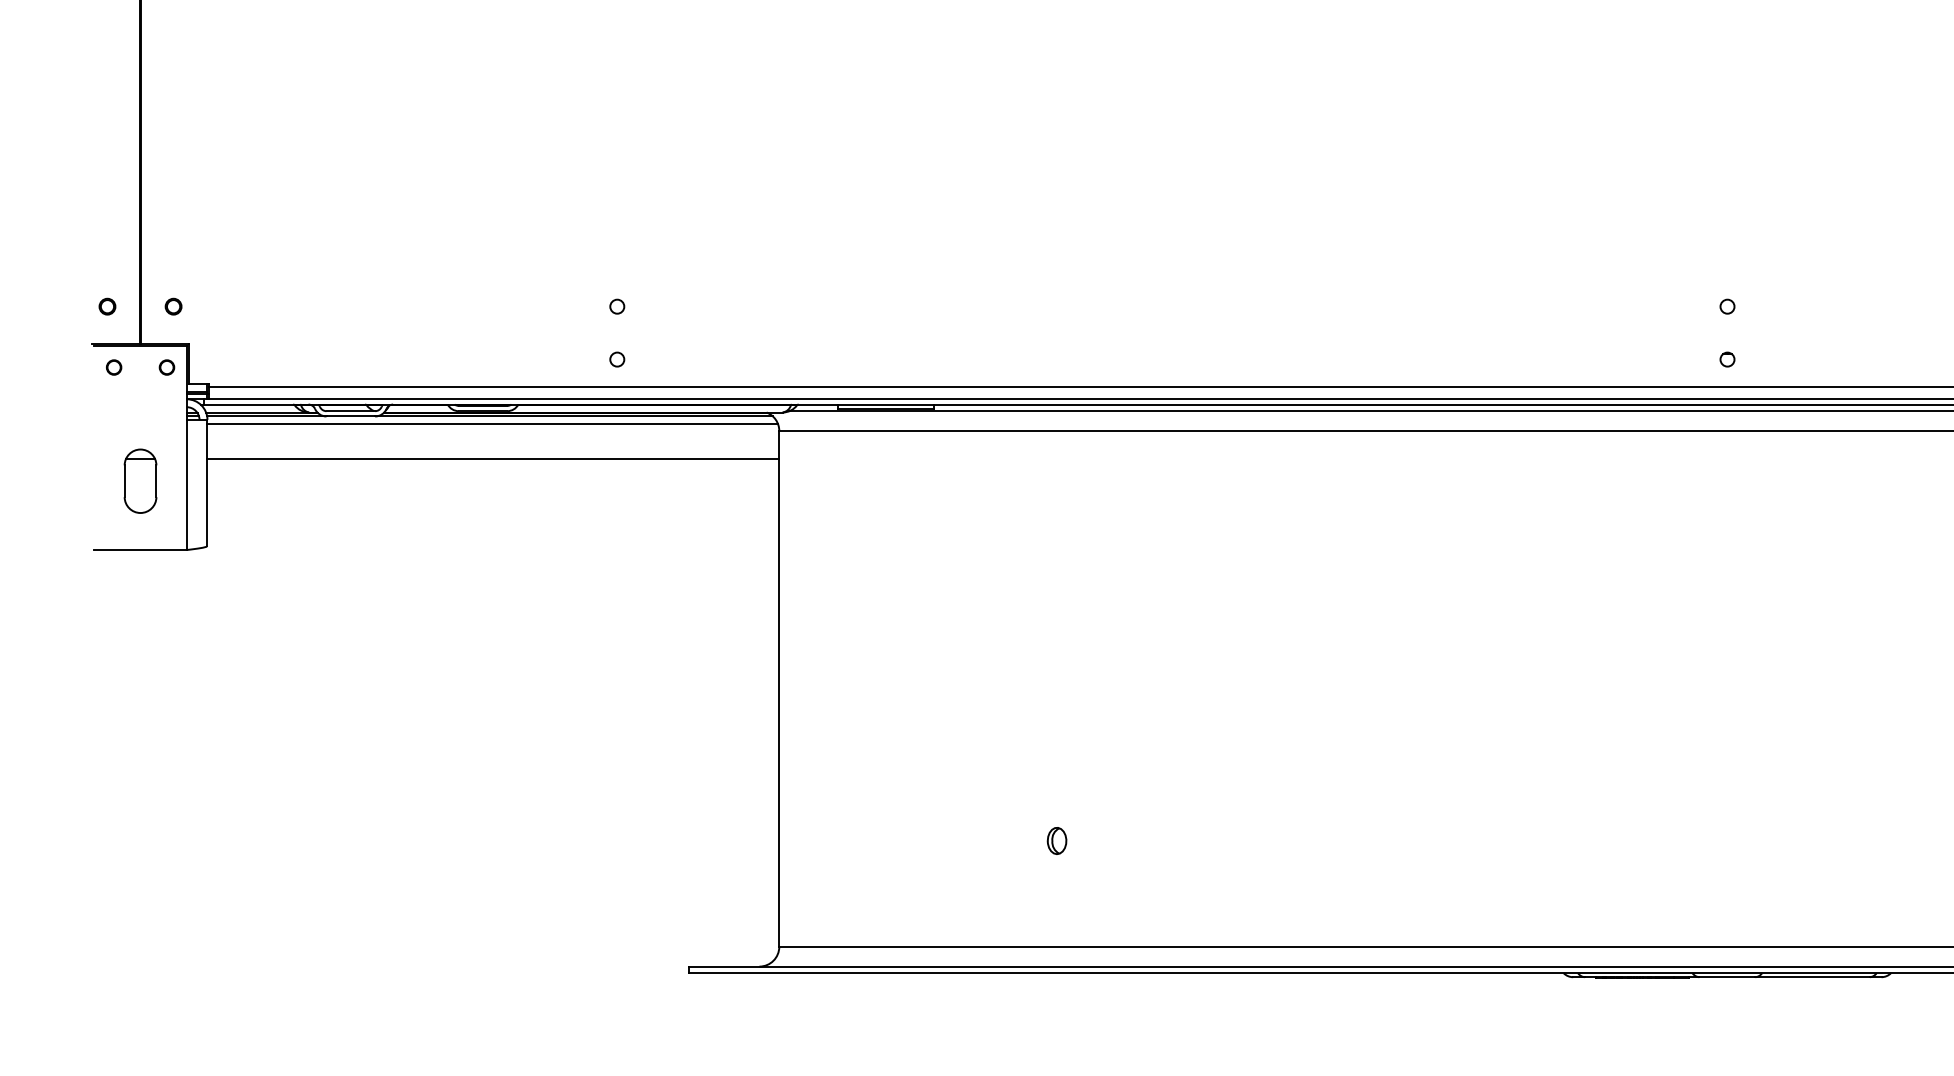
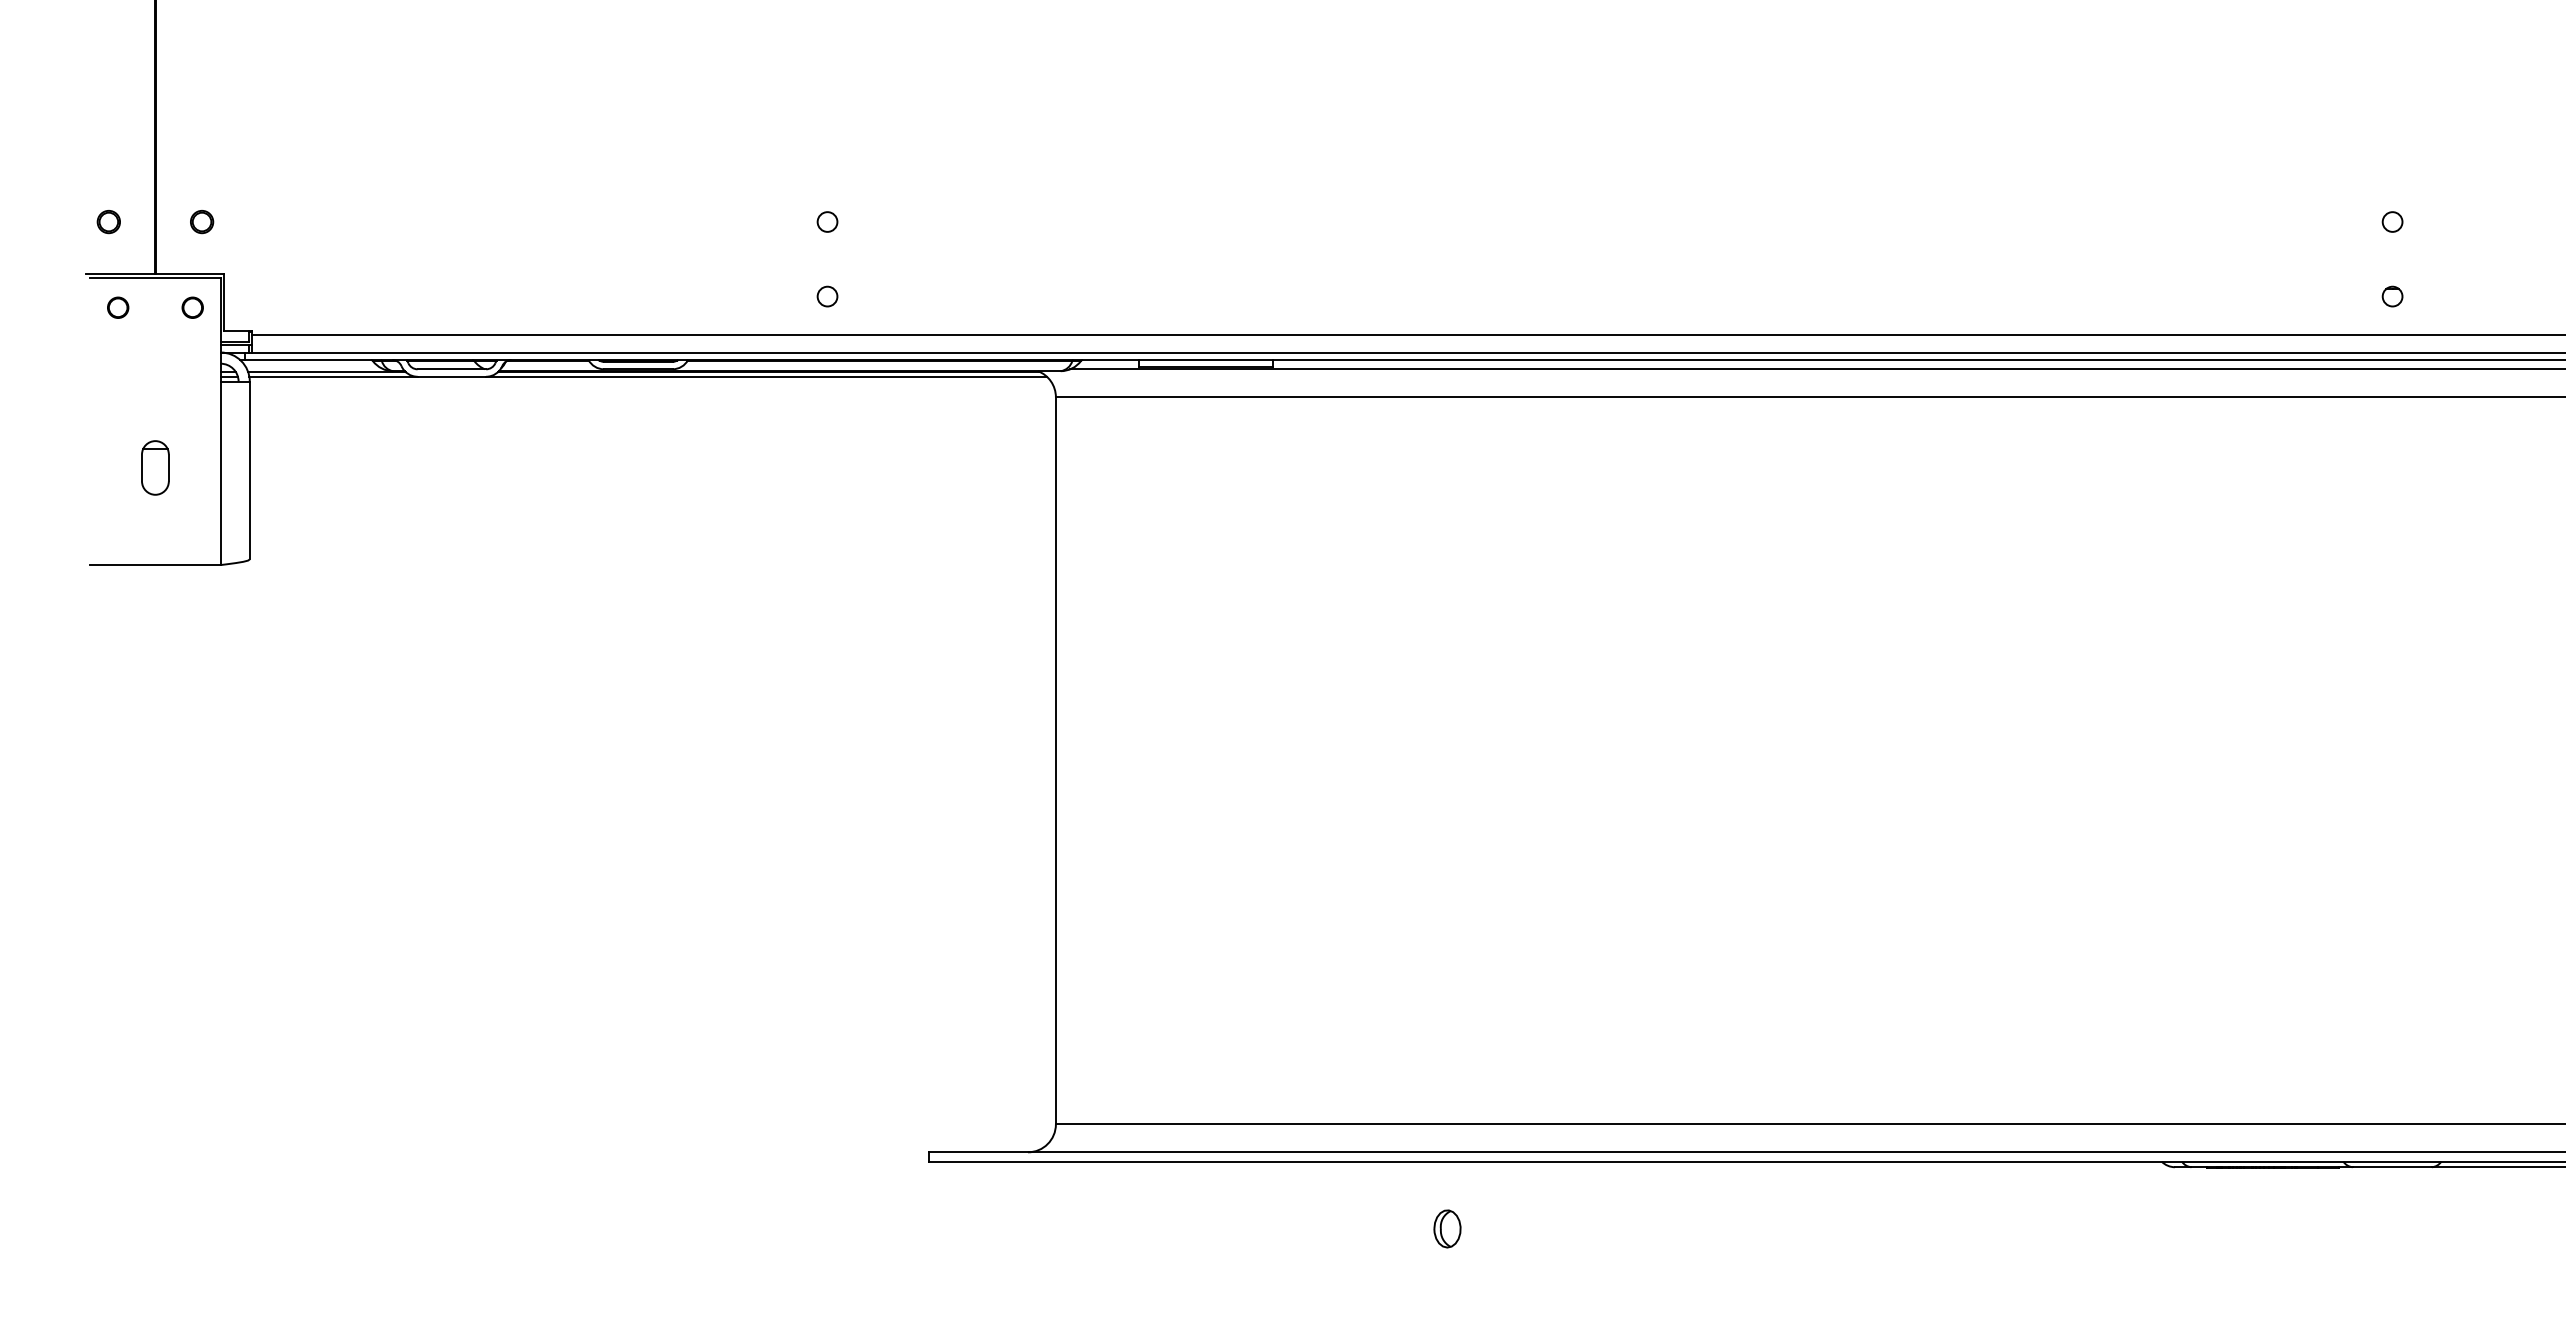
line: (492, 423) -> (651, 386), removed
line: (493, 458) -> (653, 436), removed
part: (140, 480) -> (155, 467), size x0.6
part: (1056, 840) -> (1446, 1228), moved

